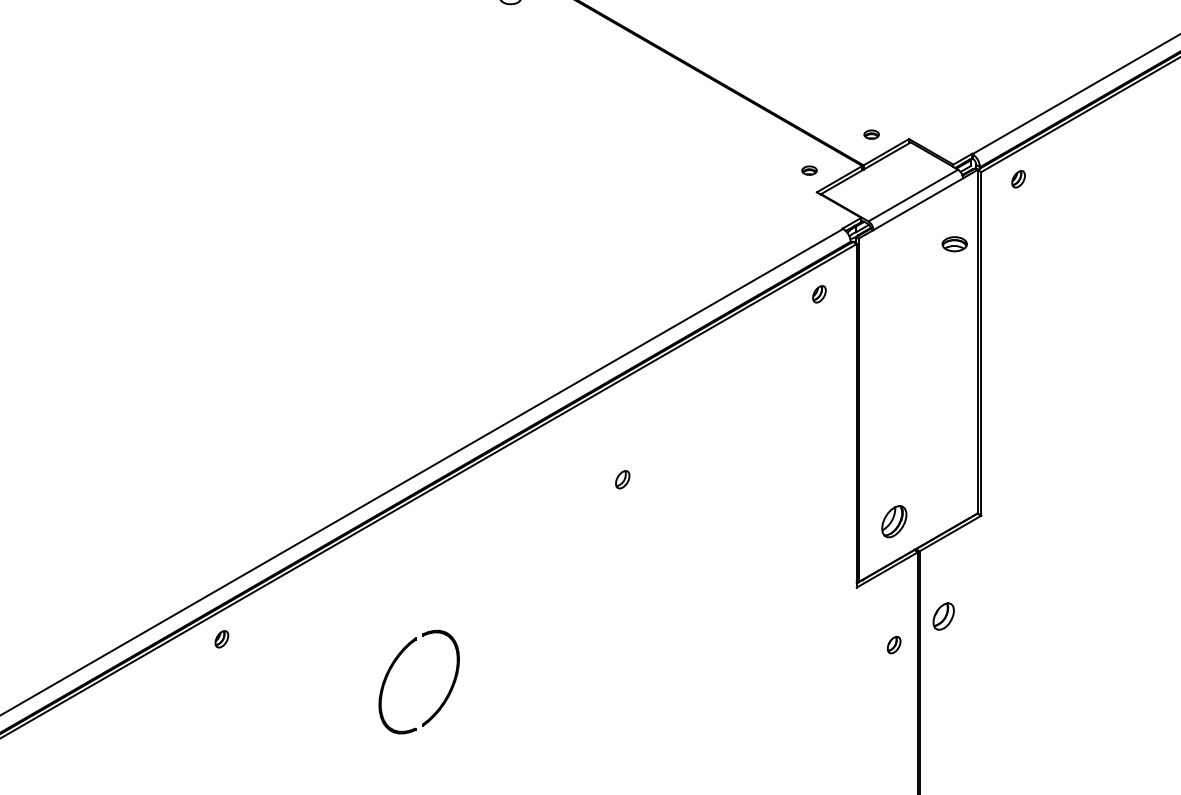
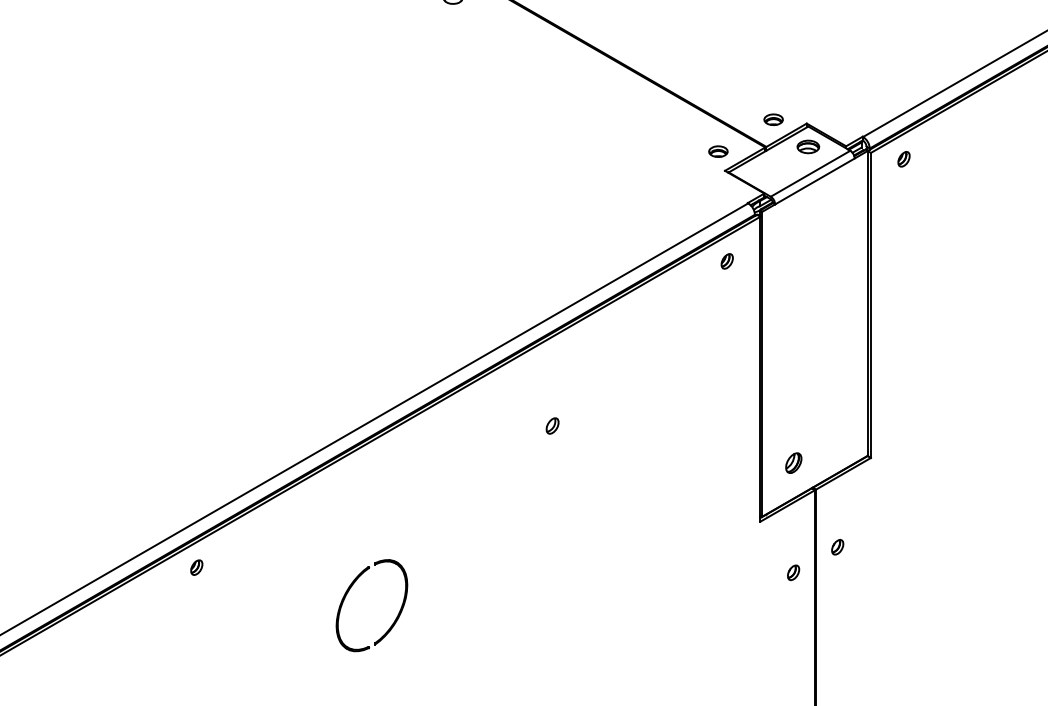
part: (871, 134) -> (773, 119), size x1.43
part: (809, 170) -> (718, 151), size x1.43
part: (954, 243) -> (808, 146), moved
part: (894, 520) -> (793, 462), size x0.71
part: (943, 615) -> (837, 546), size x0.62

